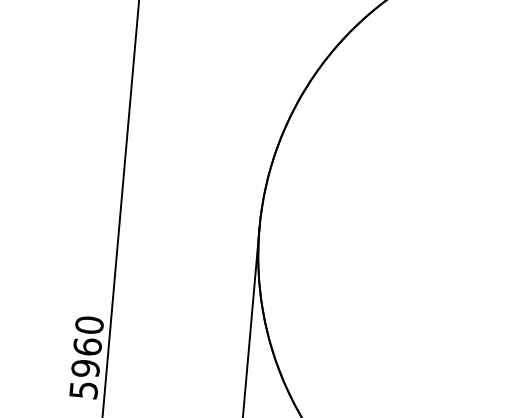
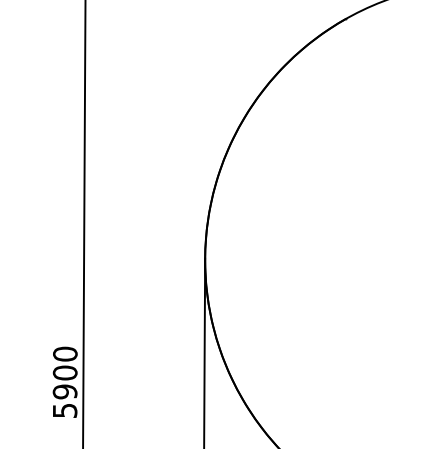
text: (86, 346) -> (64, 372), 5960 -> 5900

